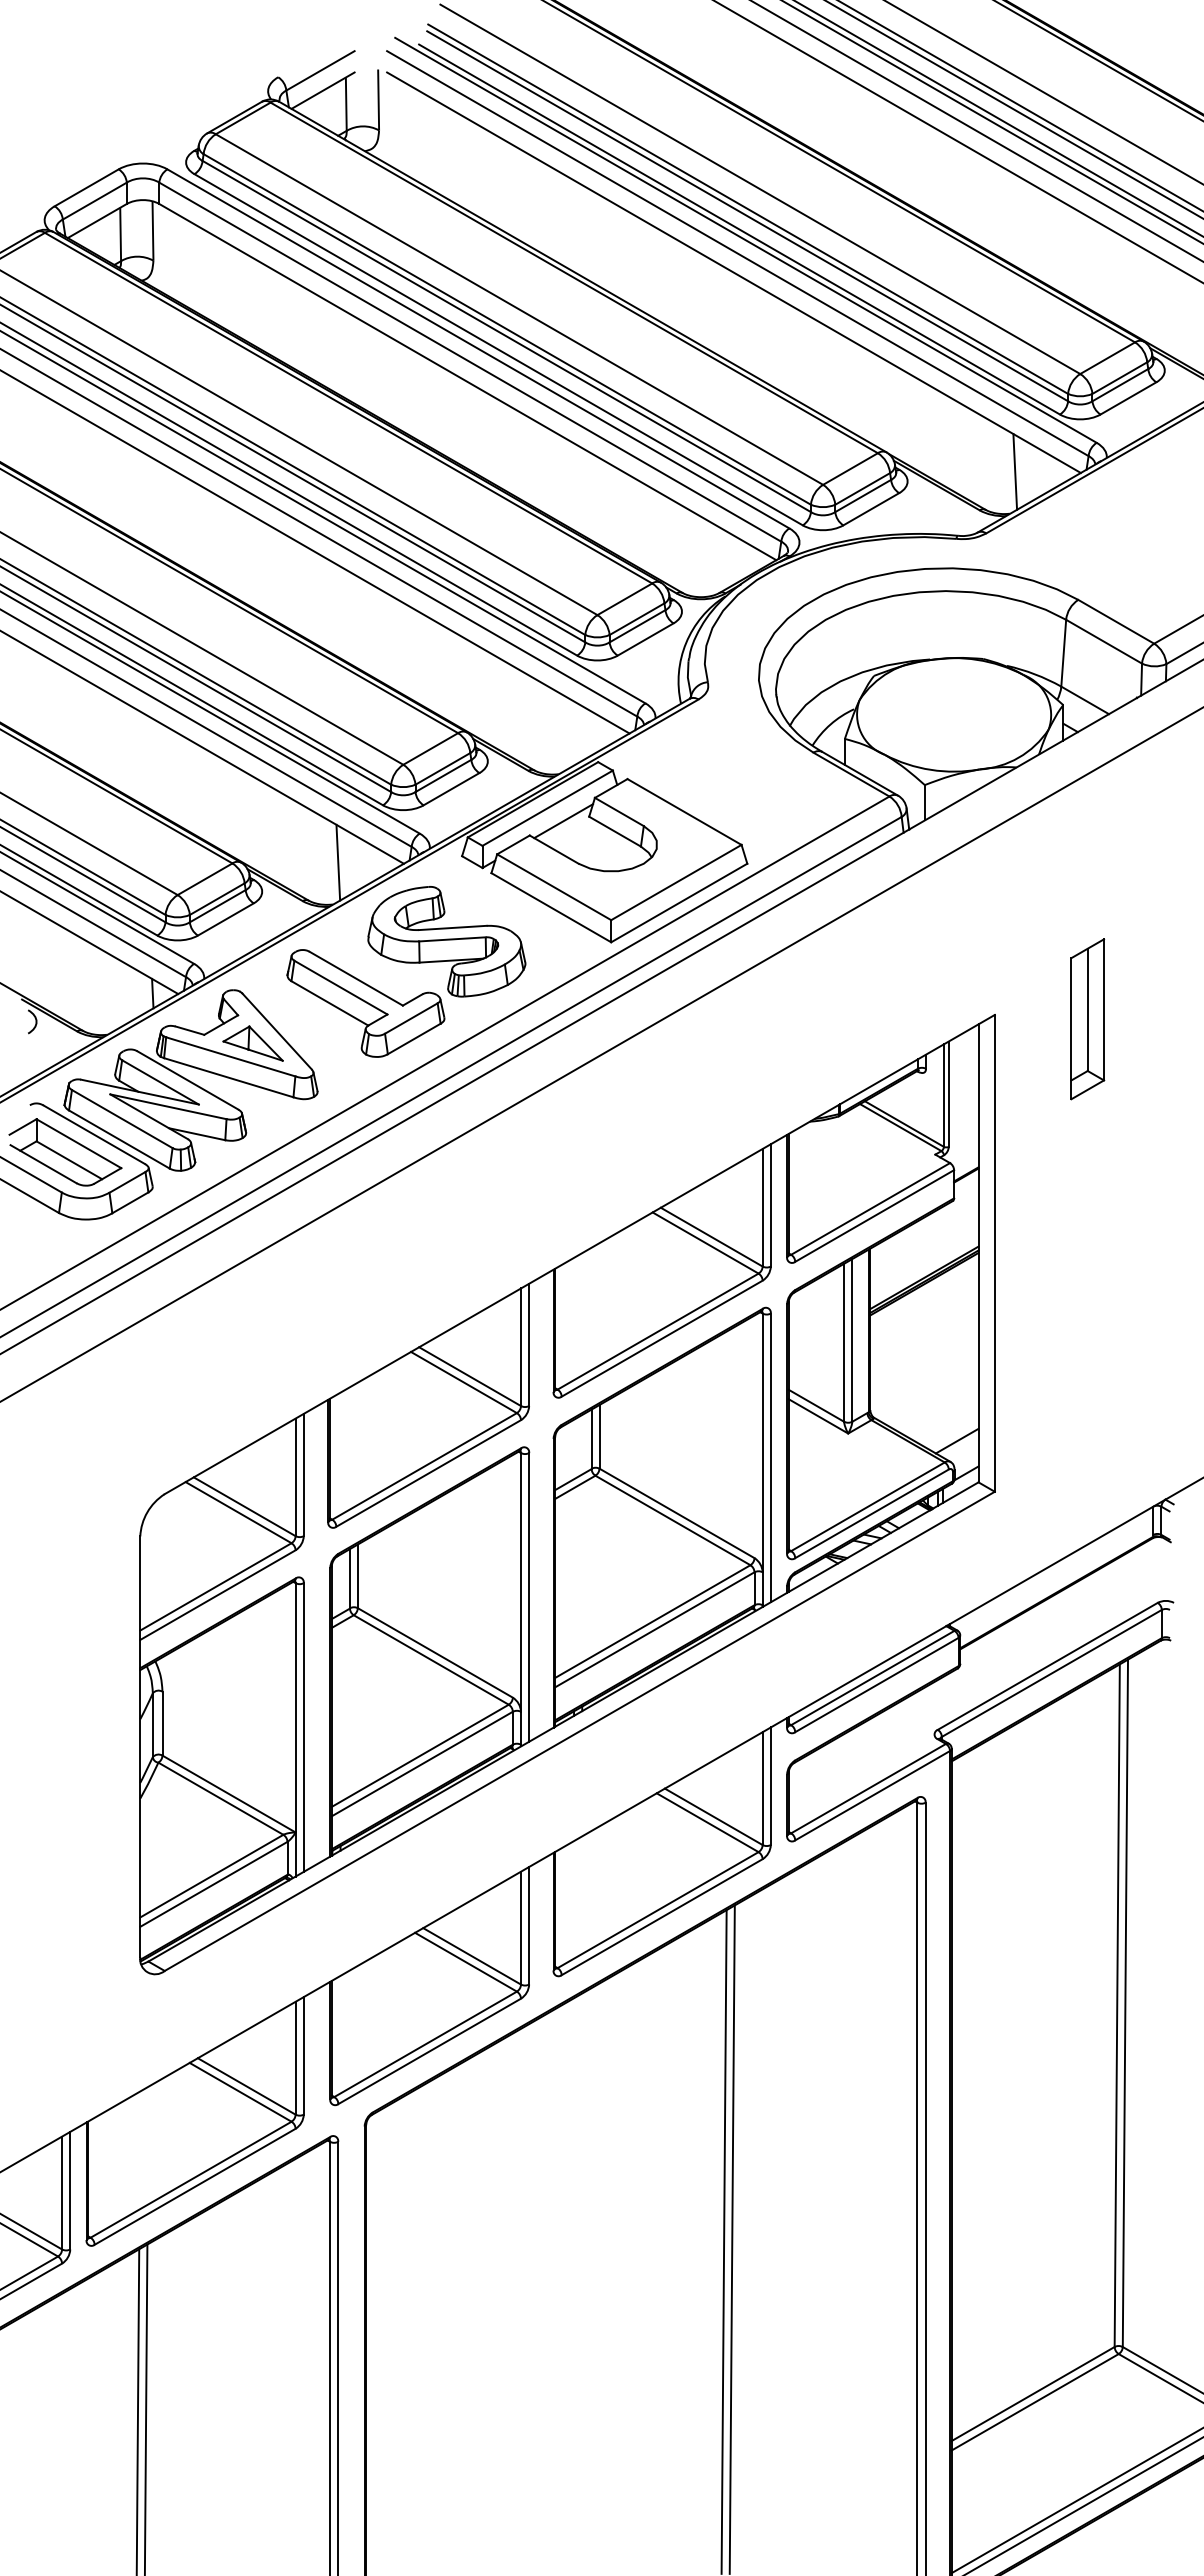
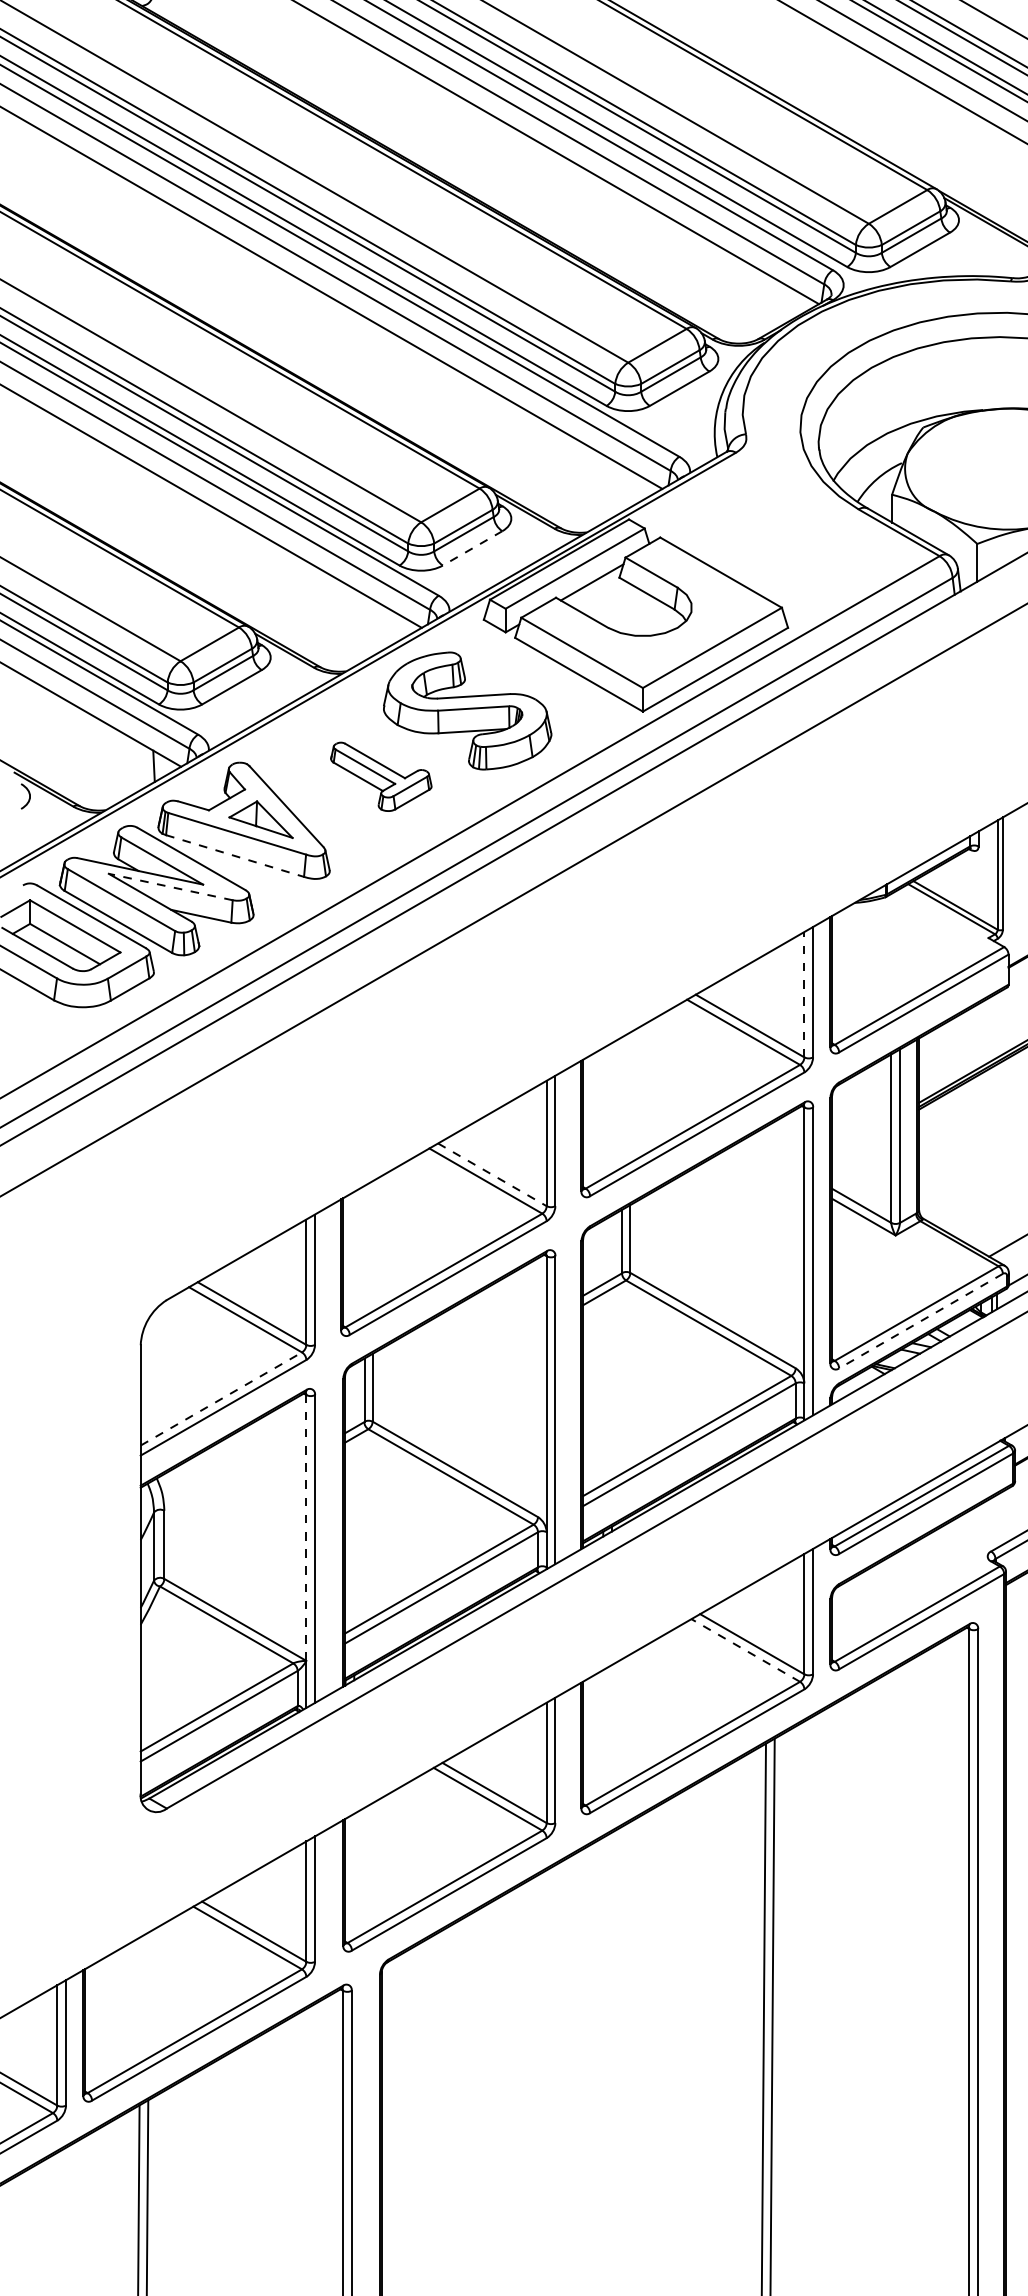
line: (451, 789) -> (472, 548), solid -> dashed
line: (338, 862) -> (352, 626), removed
part: (365, 1003) -> (380, 776), size x0.6
line: (228, 1077) -> (234, 855), solid -> dashed
line: (167, 1106) -> (169, 886), solid -> dashed
line: (762, 1207) -> (804, 994), solid -> dashed
line: (470, 1376) -> (492, 1174), solid -> dashed
line: (872, 1513) -> (921, 1320), solid -> dashed
line: (216, 1586) -> (221, 1398), solid -> dashed
line: (295, 1707) -> (306, 1527), solid -> dashed
line: (707, 1822) -> (745, 1650), solid -> dashed

